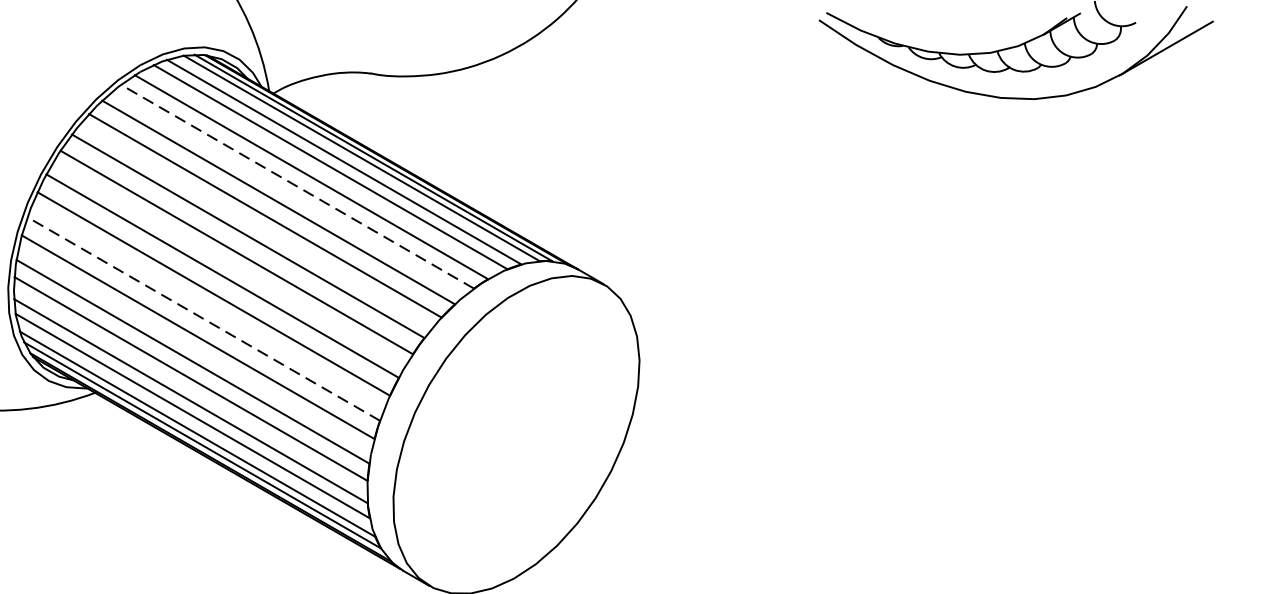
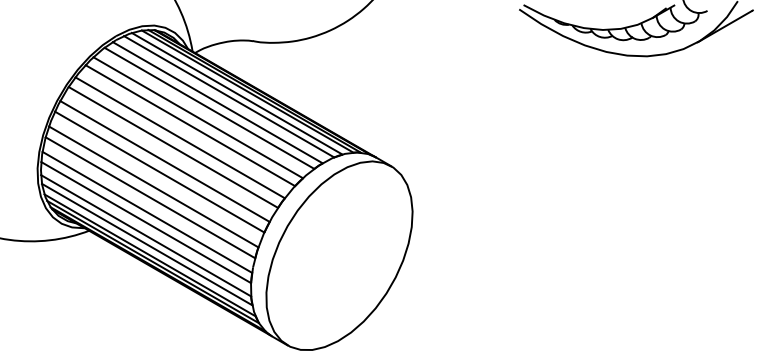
line: (295, 186) -> (208, 108), dashed -> solid
line: (203, 318) -> (153, 186), dashed -> solid

